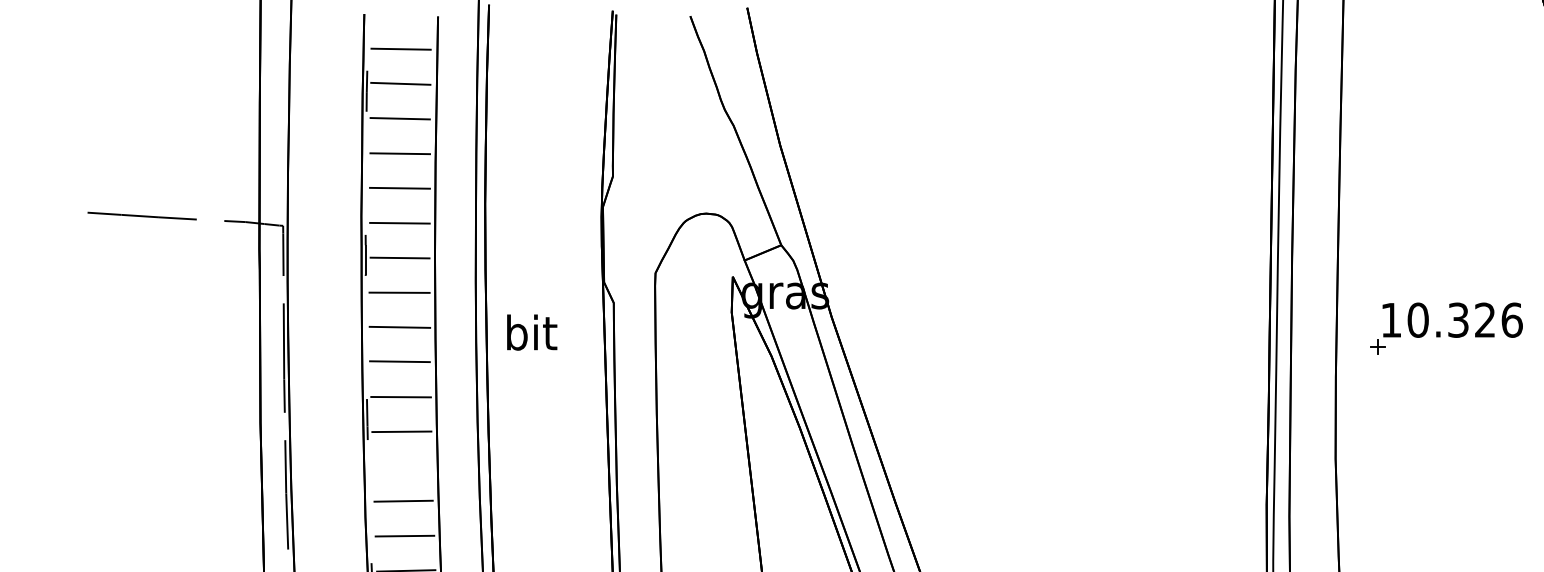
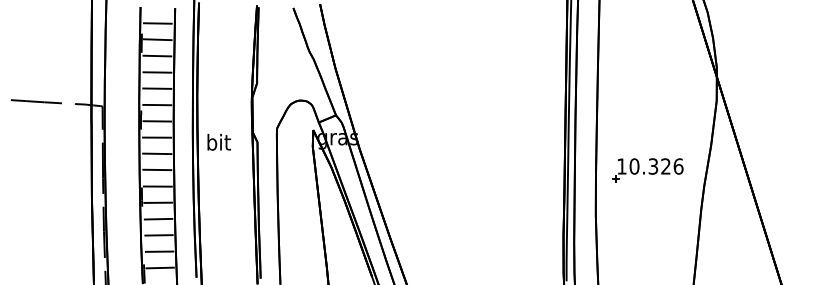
part: (1445, 328) -> (647, 170), moved
text: (530, 330) -> (218, 141), moved
line: (402, 465) -> (158, 218), added

